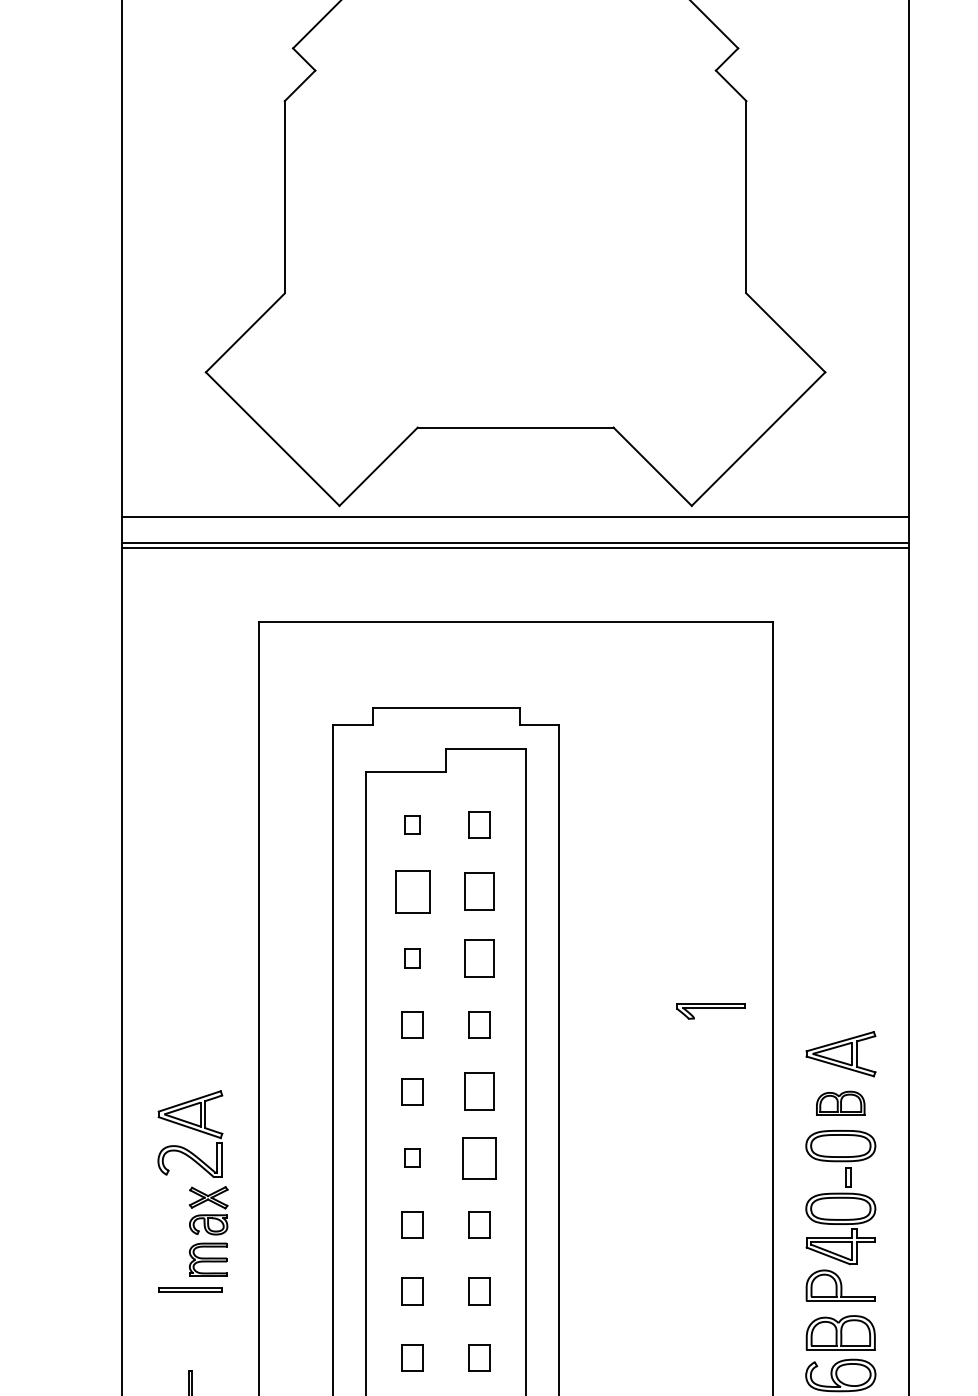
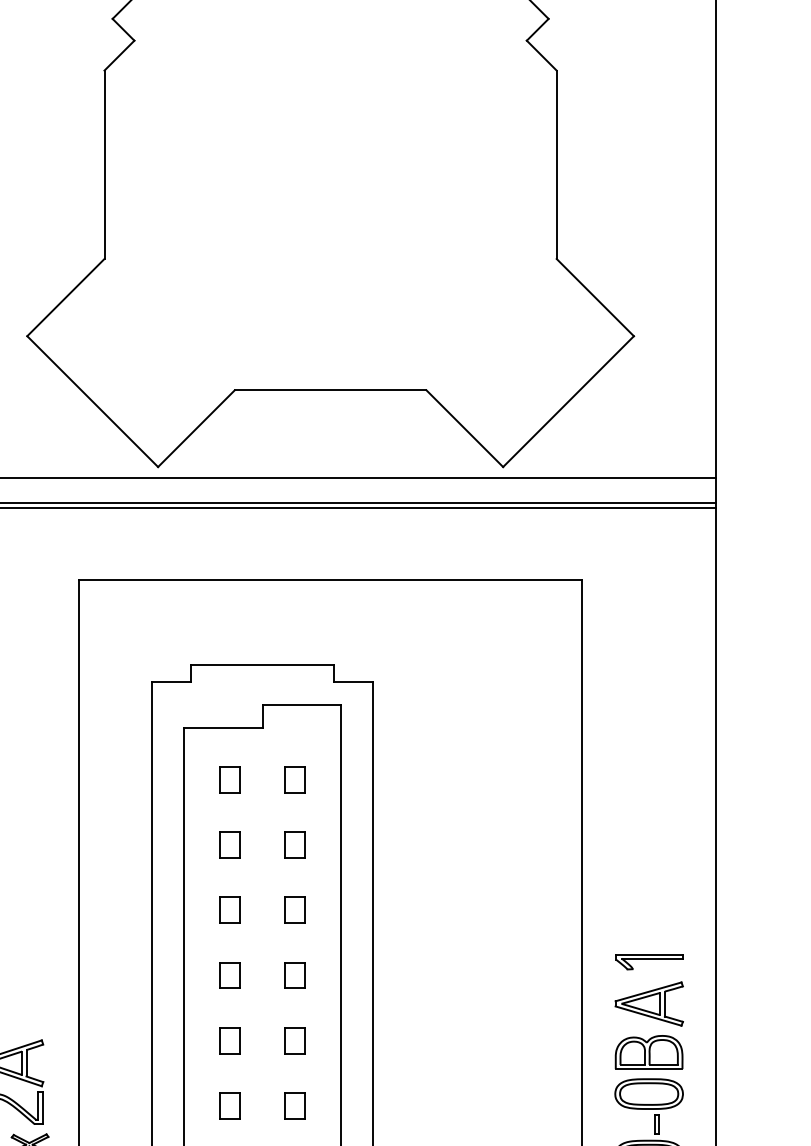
part: (412, 824) -> (229, 779), size x1.43
part: (412, 891) -> (229, 844), size x0.62
part: (479, 891) -> (295, 844), size x0.71
part: (412, 958) -> (229, 910), size x1.43
part: (479, 958) -> (295, 910), size x0.71
part: (710, 1011) -> (648, 962), moved
part: (479, 1091) -> (295, 1040), size x0.71
part: (840, 1103) -> (648, 1052), size x1.43
part: (412, 1157) -> (229, 1105), size x1.43
part: (479, 1157) -> (295, 1105), size x0.62

